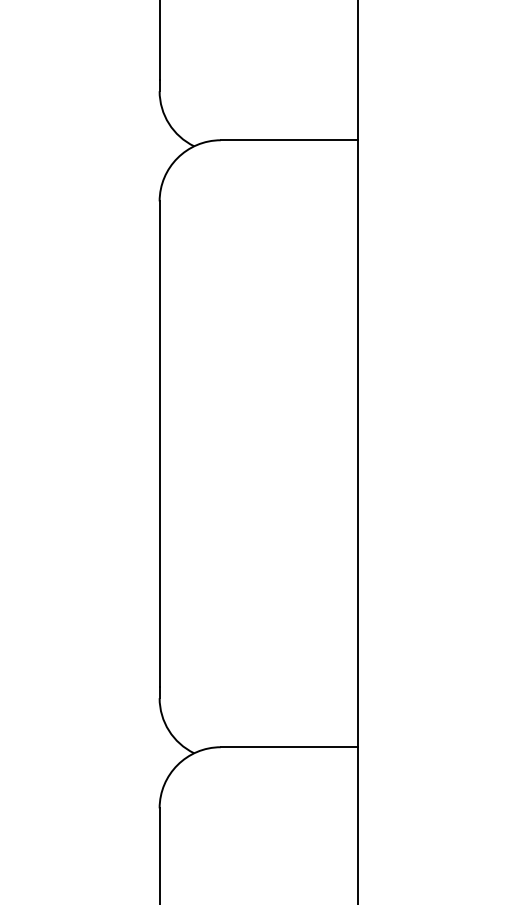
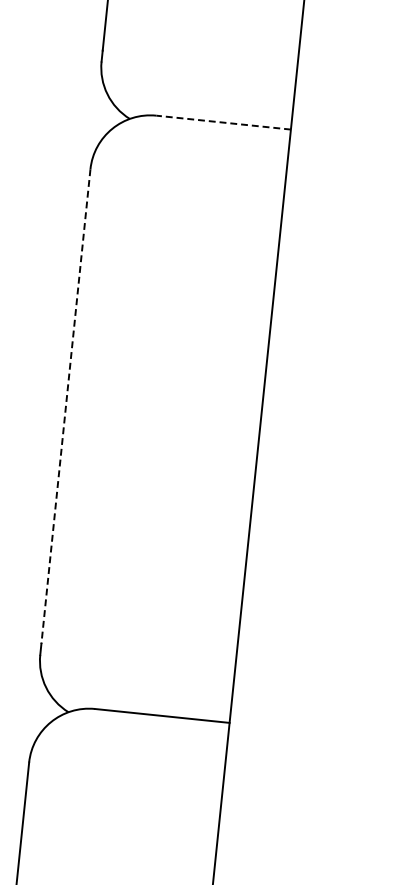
line: (289, 140) -> (223, 122), solid -> dashed
line: (159, 444) -> (65, 406), solid -> dashed

